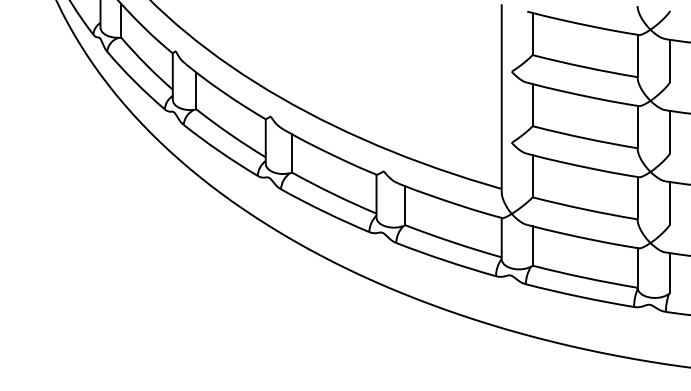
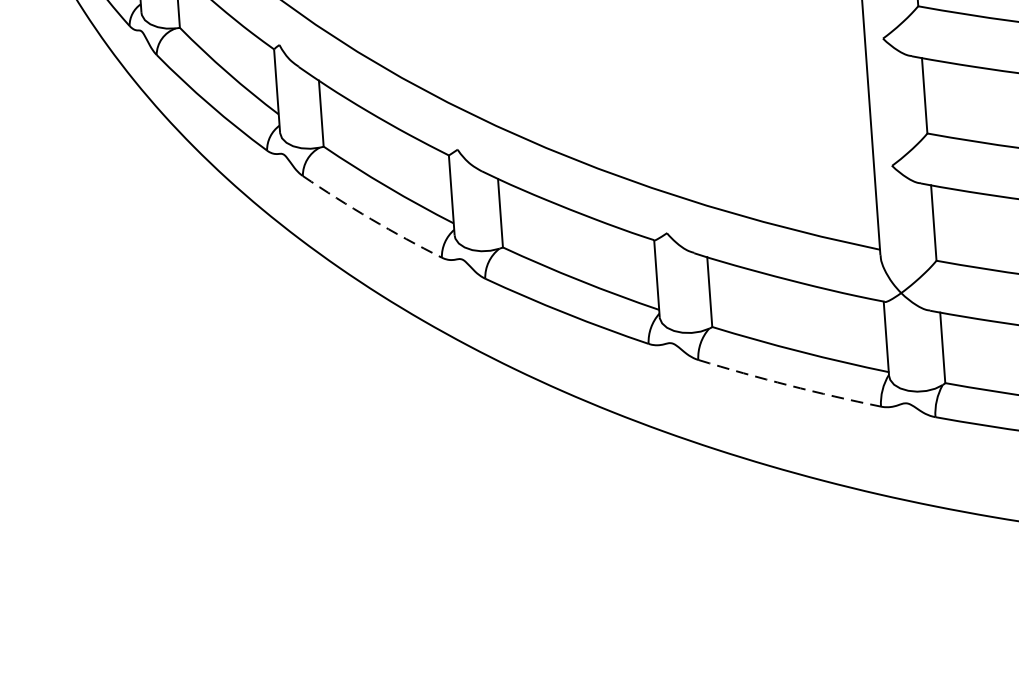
arc: (219, 151) -> (370, 218), solid -> dashed
arc: (445, 260) -> (788, 384), solid -> dashed

